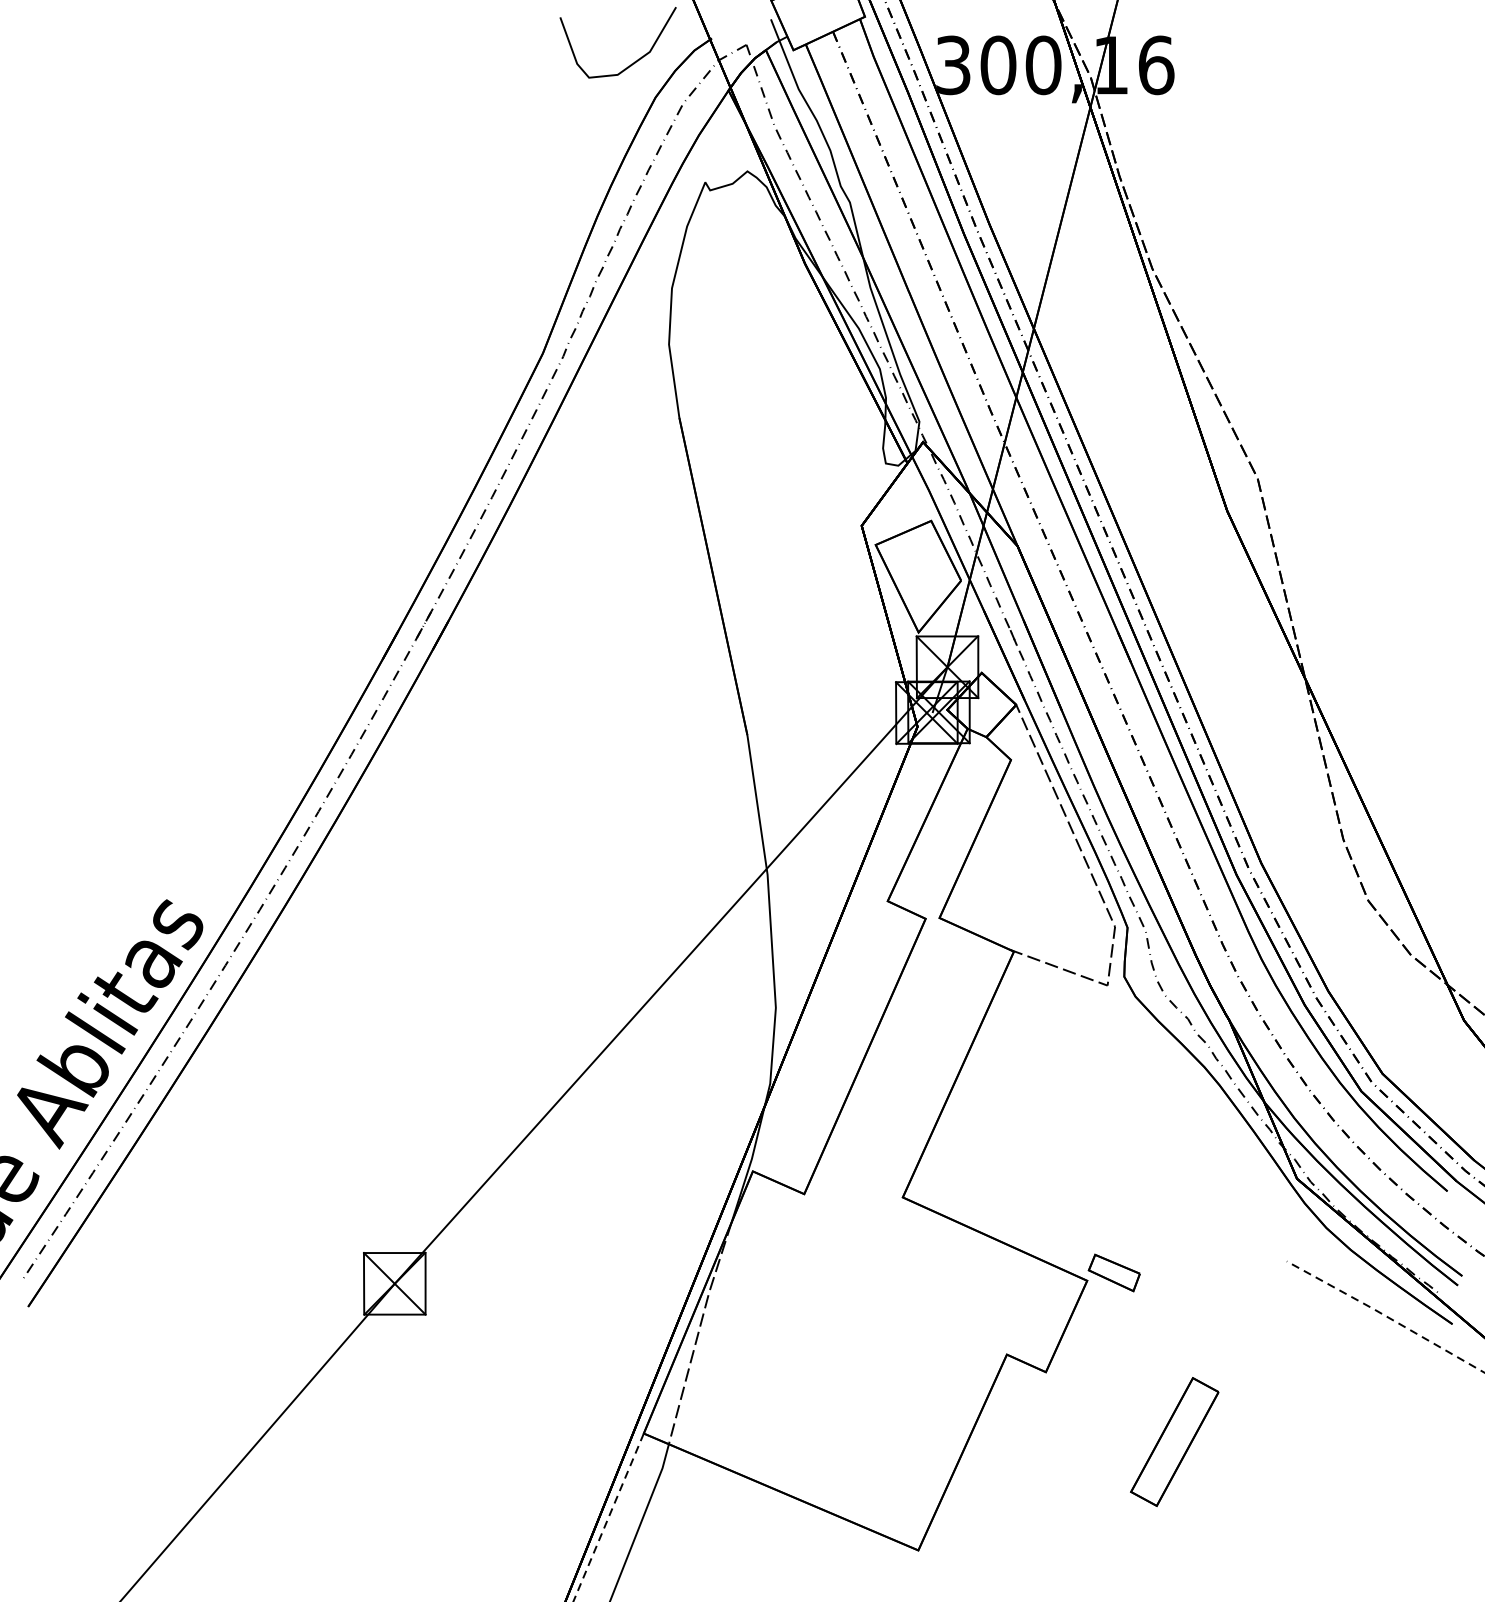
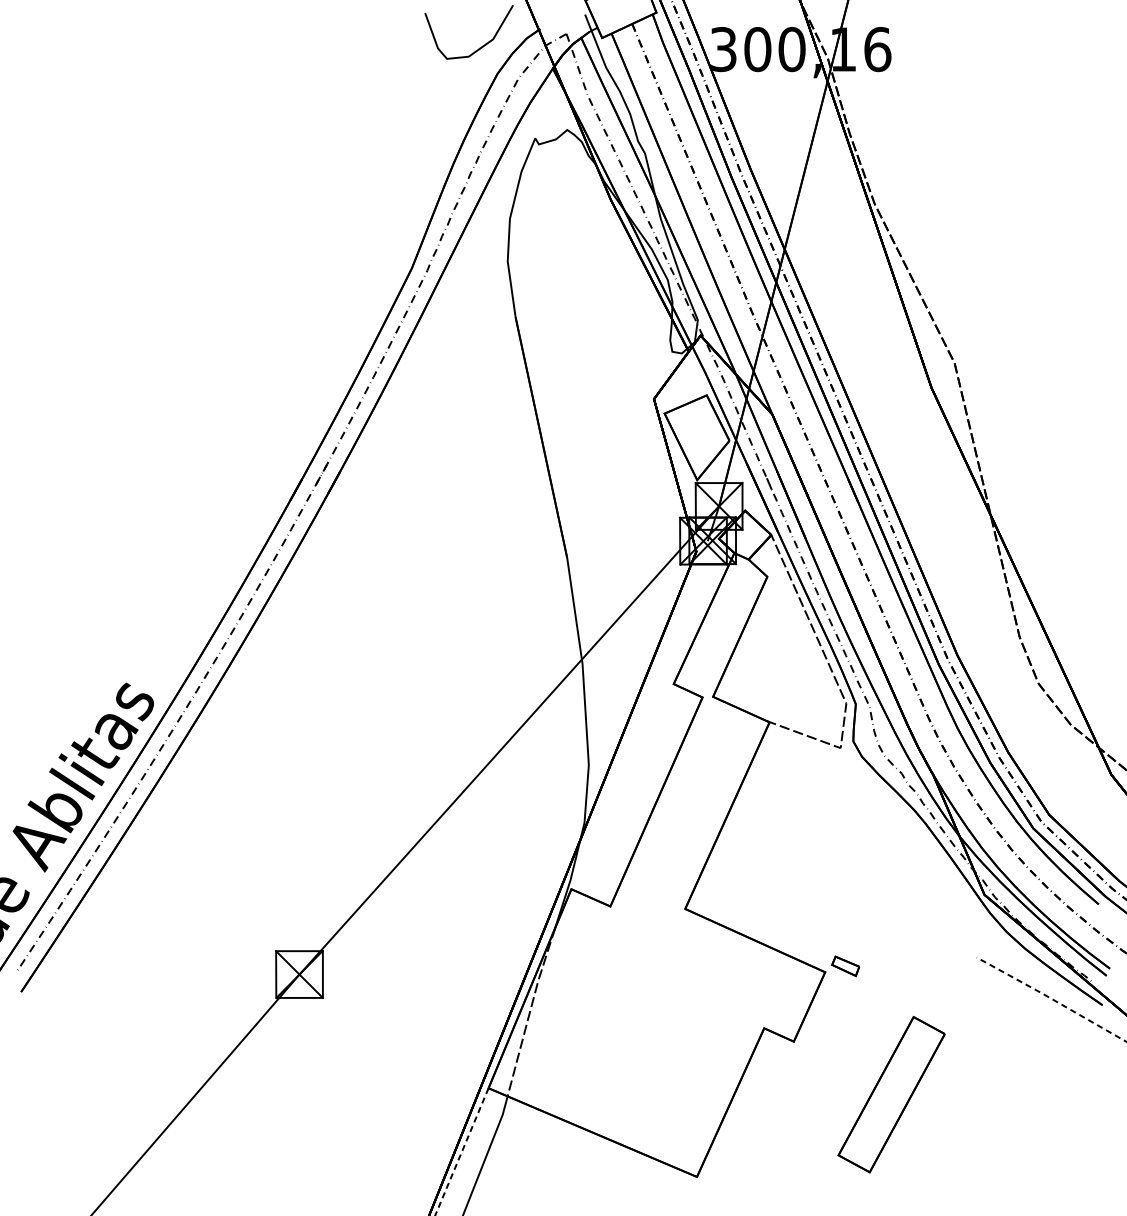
part: (1113, 1272) -> (845, 965), size x0.7
part: (1174, 1441) -> (891, 1094), size x1.6

